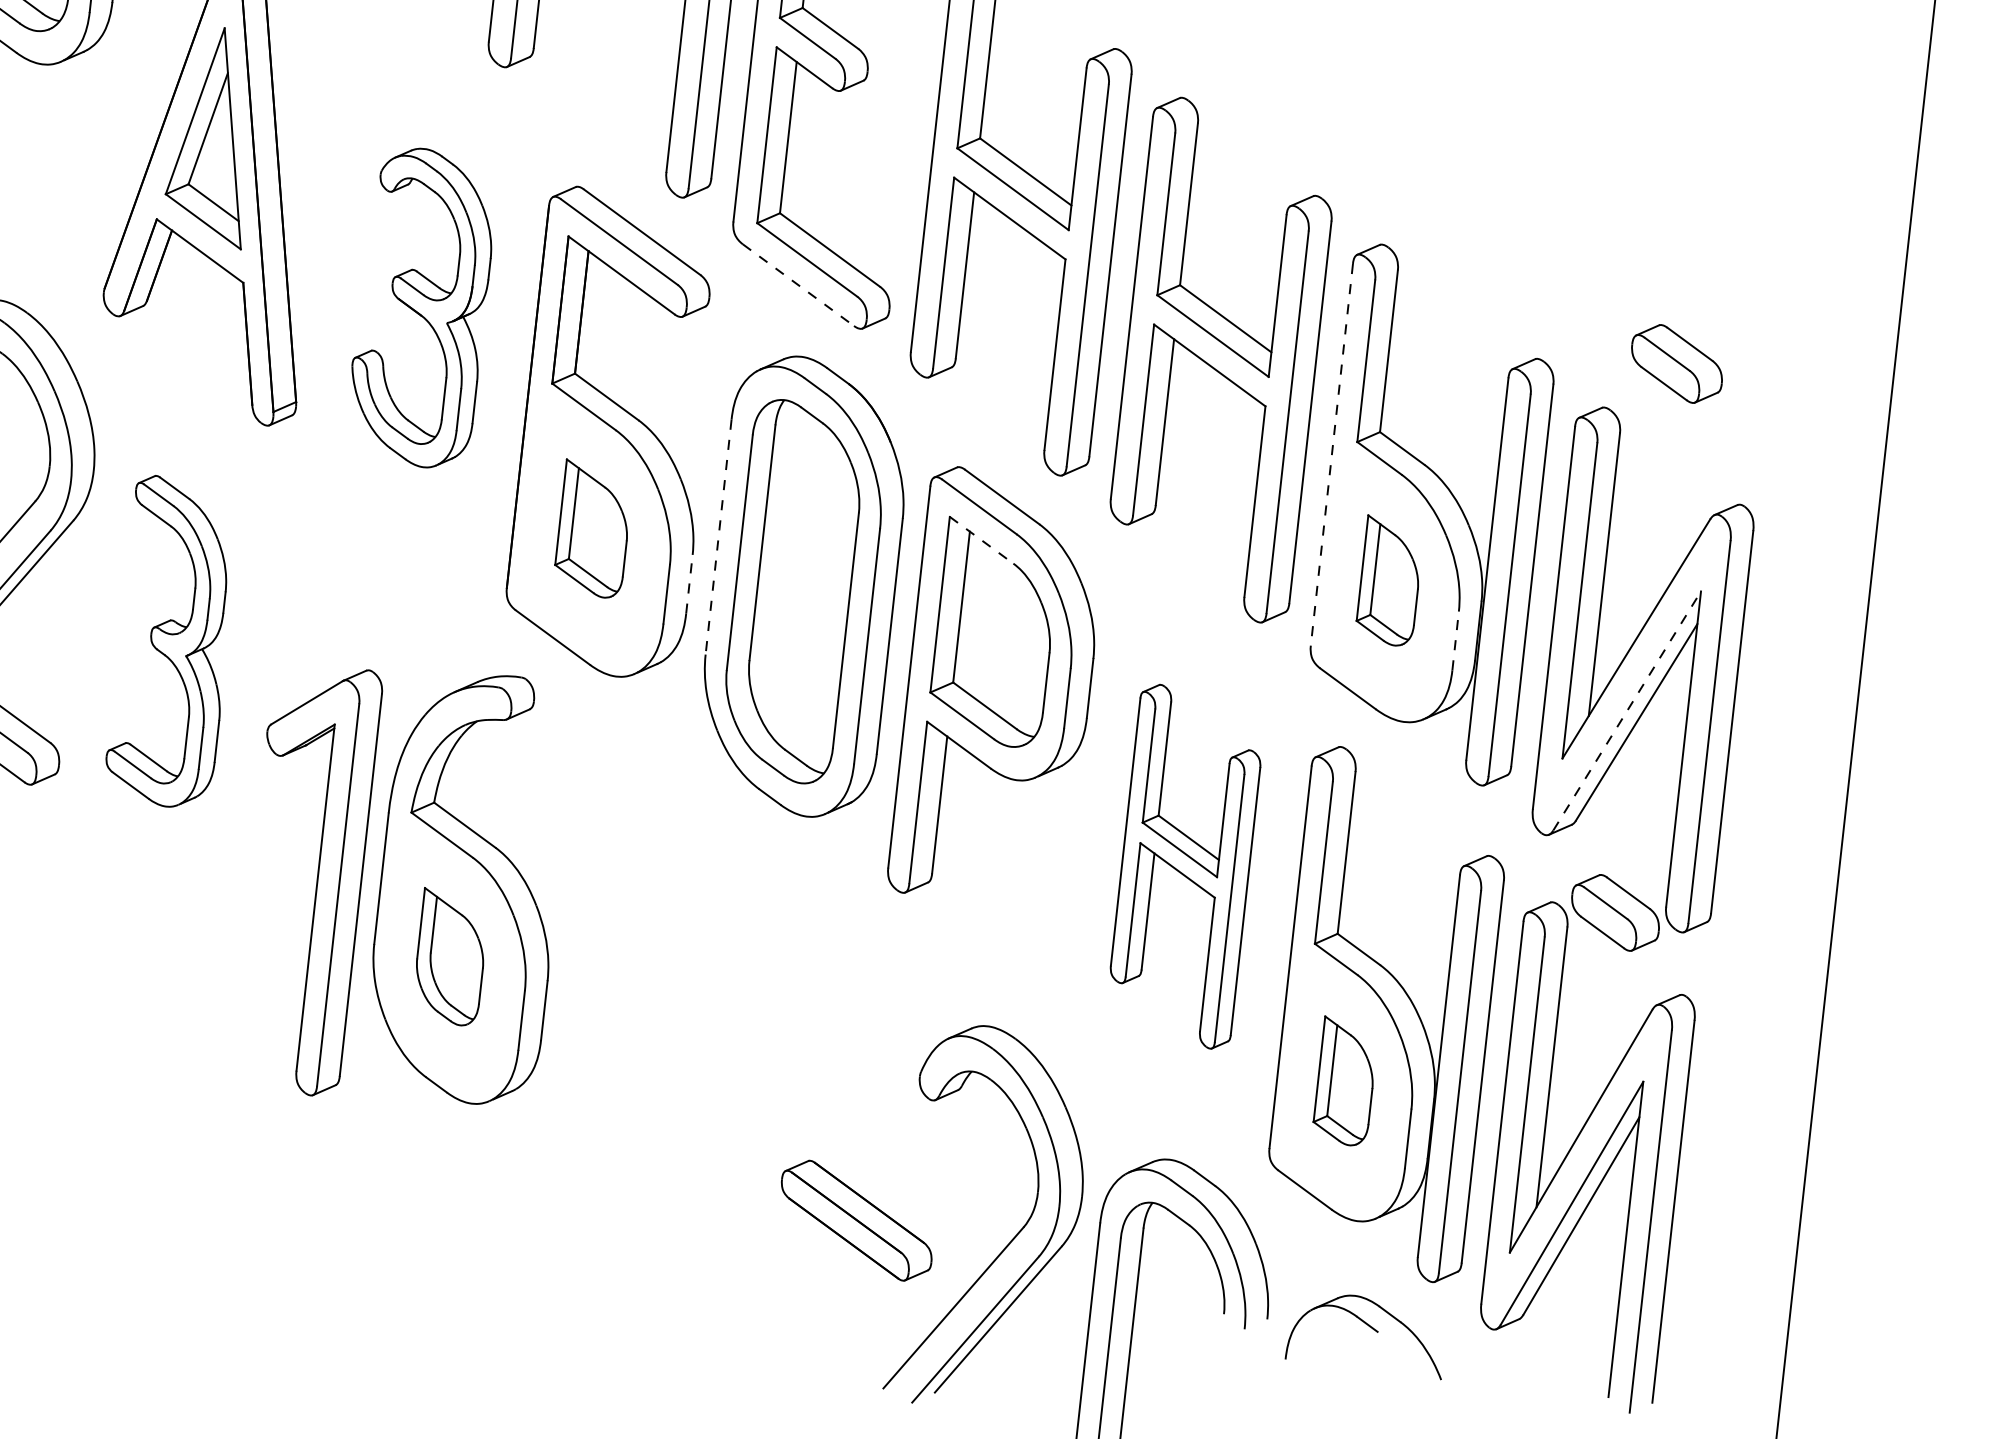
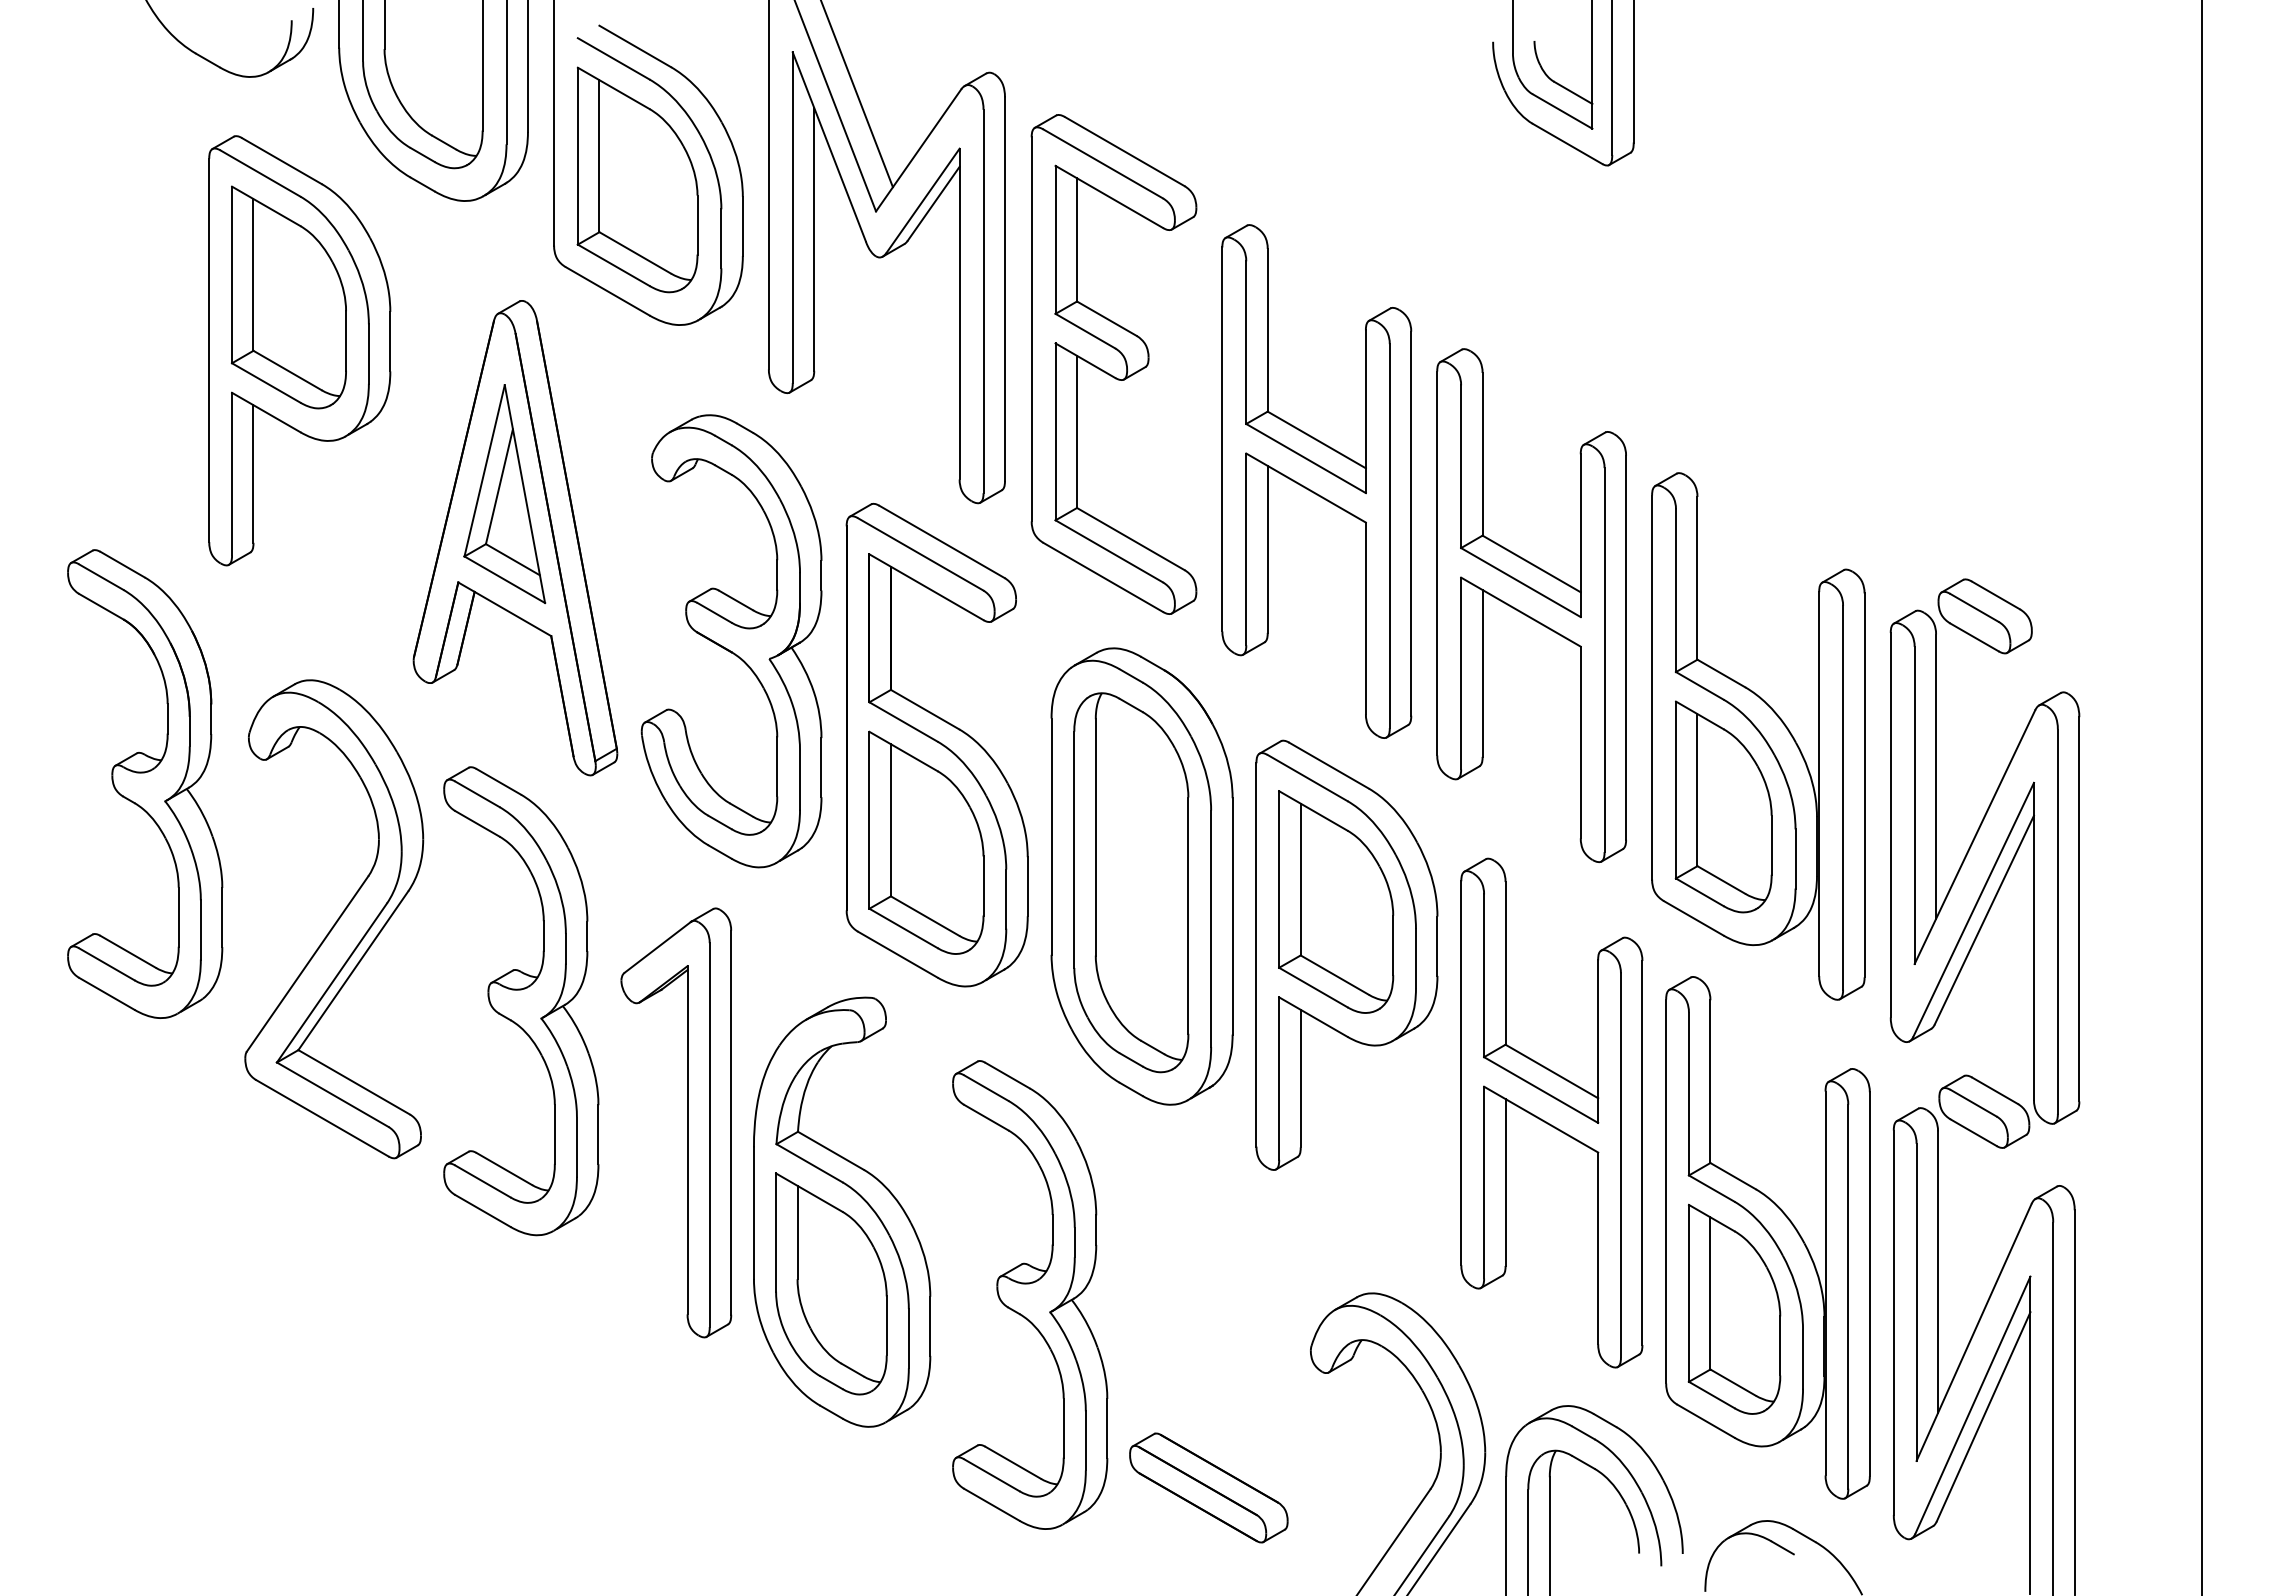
line: (798, 285) -> (1103, 577), dashed -> solid
part: (421, 308) -> (731, 641), size x1.43
part: (1676, 364) -> (1984, 616), moved
line: (1332, 454) -> (1652, 687), dashed -> solid
part: (593, 529) -> (926, 842), size x1.67
line: (718, 537) -> (1051, 837), dashed -> solid
line: (981, 540) -> (1313, 811), dashed -> solid
part: (1389, 580) -> (1723, 806), size x1.67
line: (689, 584) -> (1027, 886), dashed -> solid
line: (1455, 640) -> (1795, 858), dashed -> solid
part: (173, 642) -> (521, 1001), size x1.43
line: (1626, 710) -> (1973, 909), dashed -> solid
part: (1185, 866) -> (1551, 1112), size x1.43
part: (317, 880) -> (687, 1122), moved
part: (450, 957) -> (831, 1283), size x1.67
part: (647, 989) -> (1030, 1294), added
part: (1345, 1081) -> (1734, 1308), size x1.67
part: (856, 1220) -> (1208, 1487), moved

